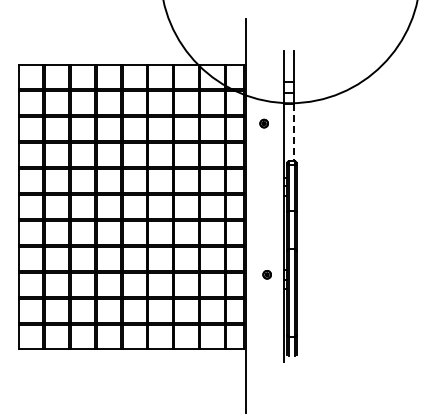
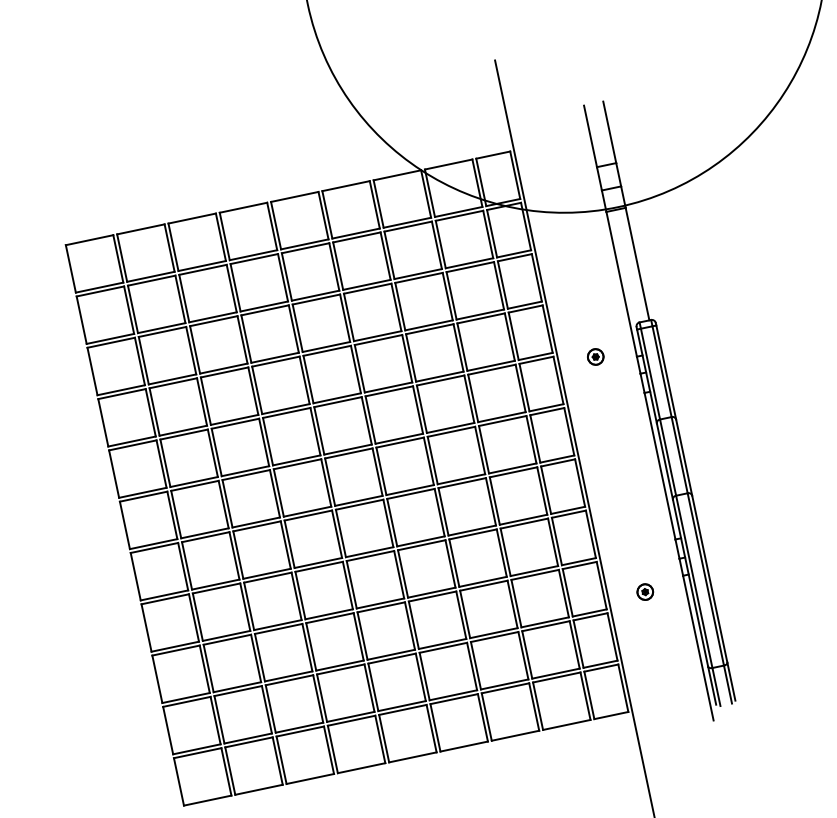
part: (263, 123) -> (594, 356), moved
line: (293, 132) -> (636, 263), dashed -> solid
part: (266, 274) -> (643, 591), moved

